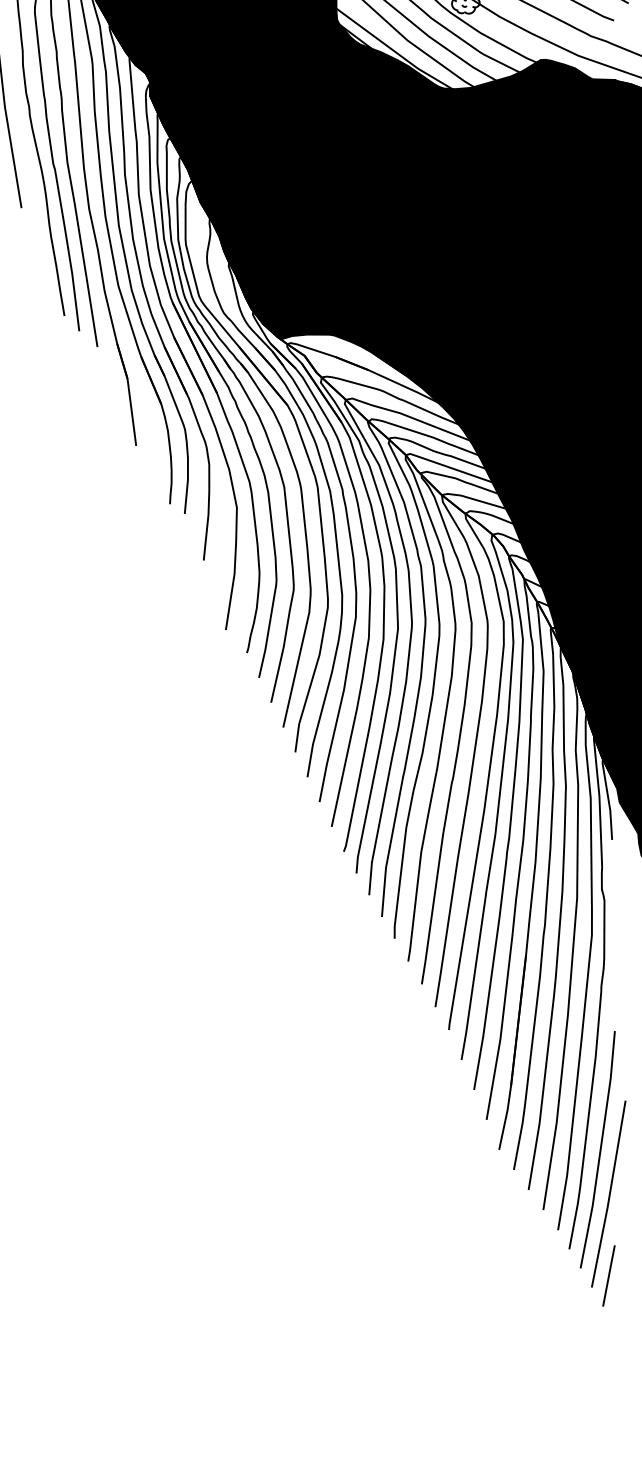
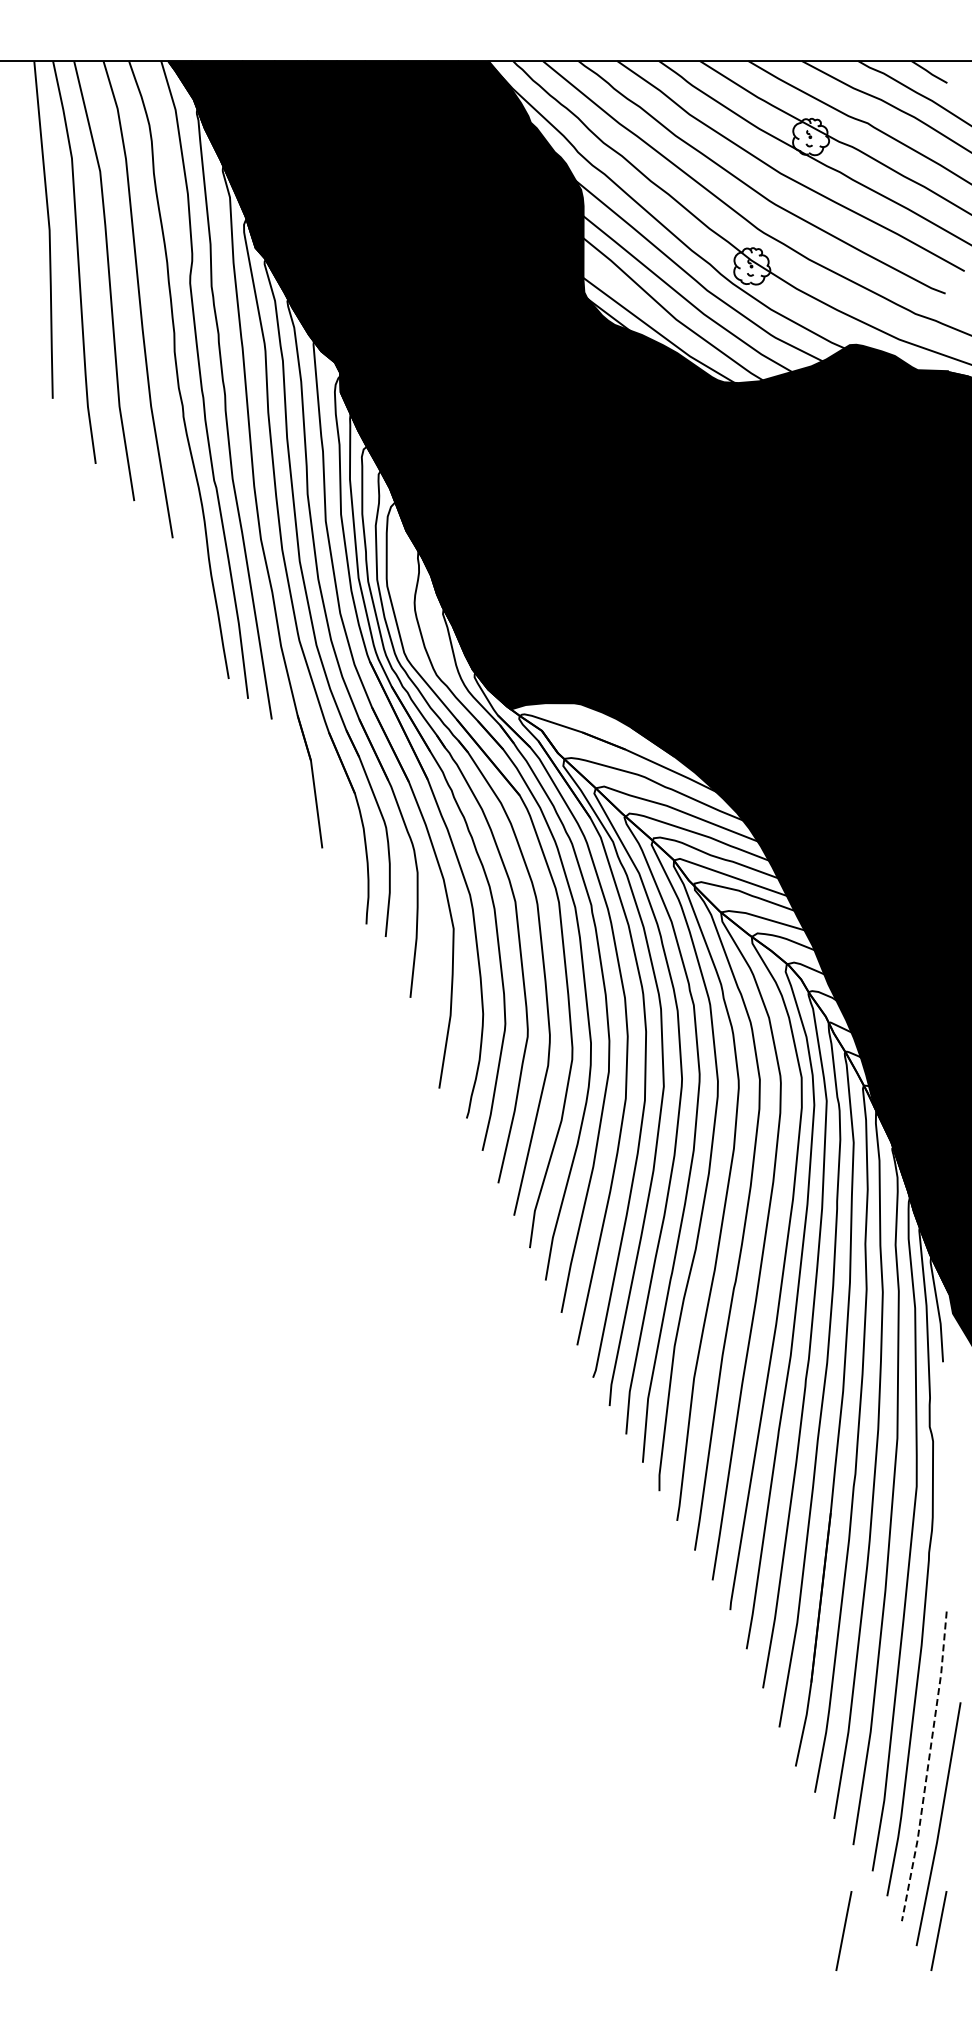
line: (600, 1149) -> (927, 1766), solid -> dashed
line: (535, 1275) -> (843, 1930), added

